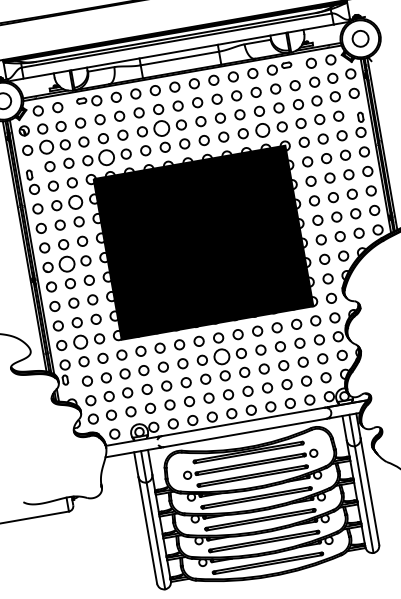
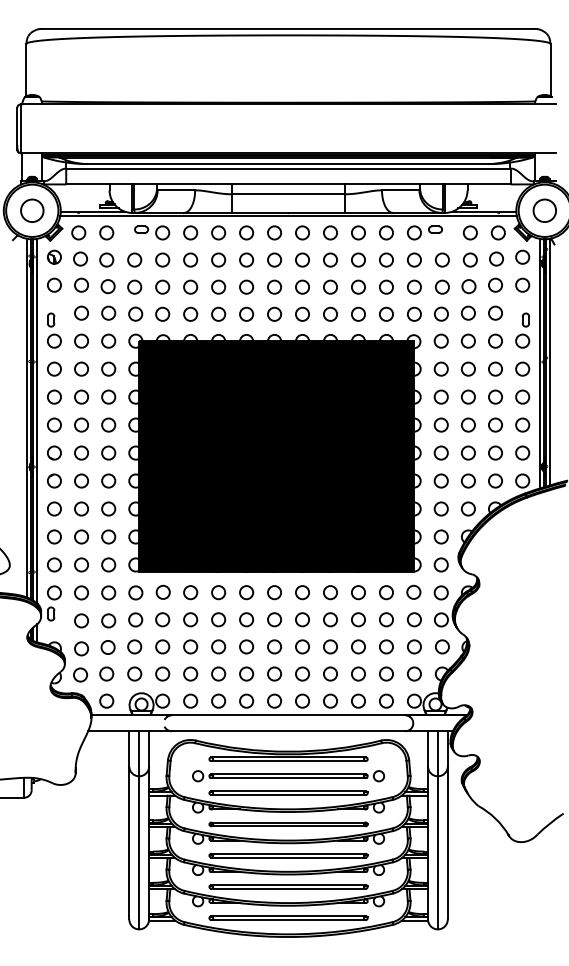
circle: (161, 127) -> (246, 286), size x0.62
circle: (262, 129) -> (386, 313), size x0.71
circle: (46, 146) -> (81, 284), size x0.71
circle: (106, 156) -> (162, 313), size x0.62
circle: (75, 201) -> (108, 368), size x0.71
circle: (66, 263) -> (81, 452), size x0.62
circle: (80, 341) -> (81, 564), size x0.71
circle: (221, 356) -> (274, 619), size x0.62

